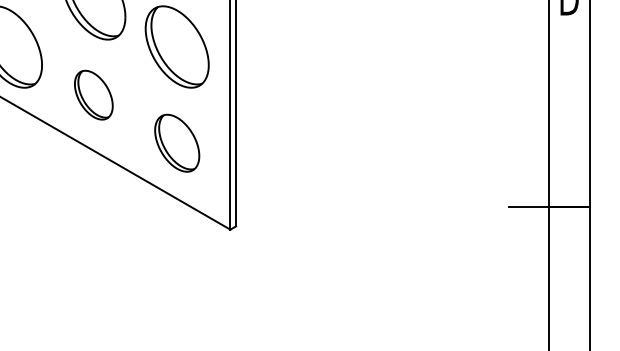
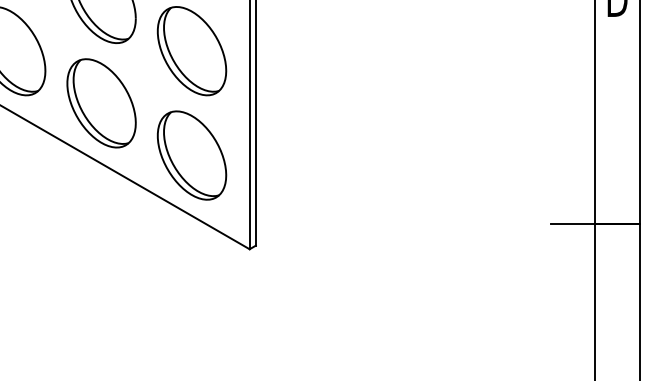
part: (93, 95) -> (101, 103), size x1.67
part: (176, 143) -> (191, 155), size x1.43

